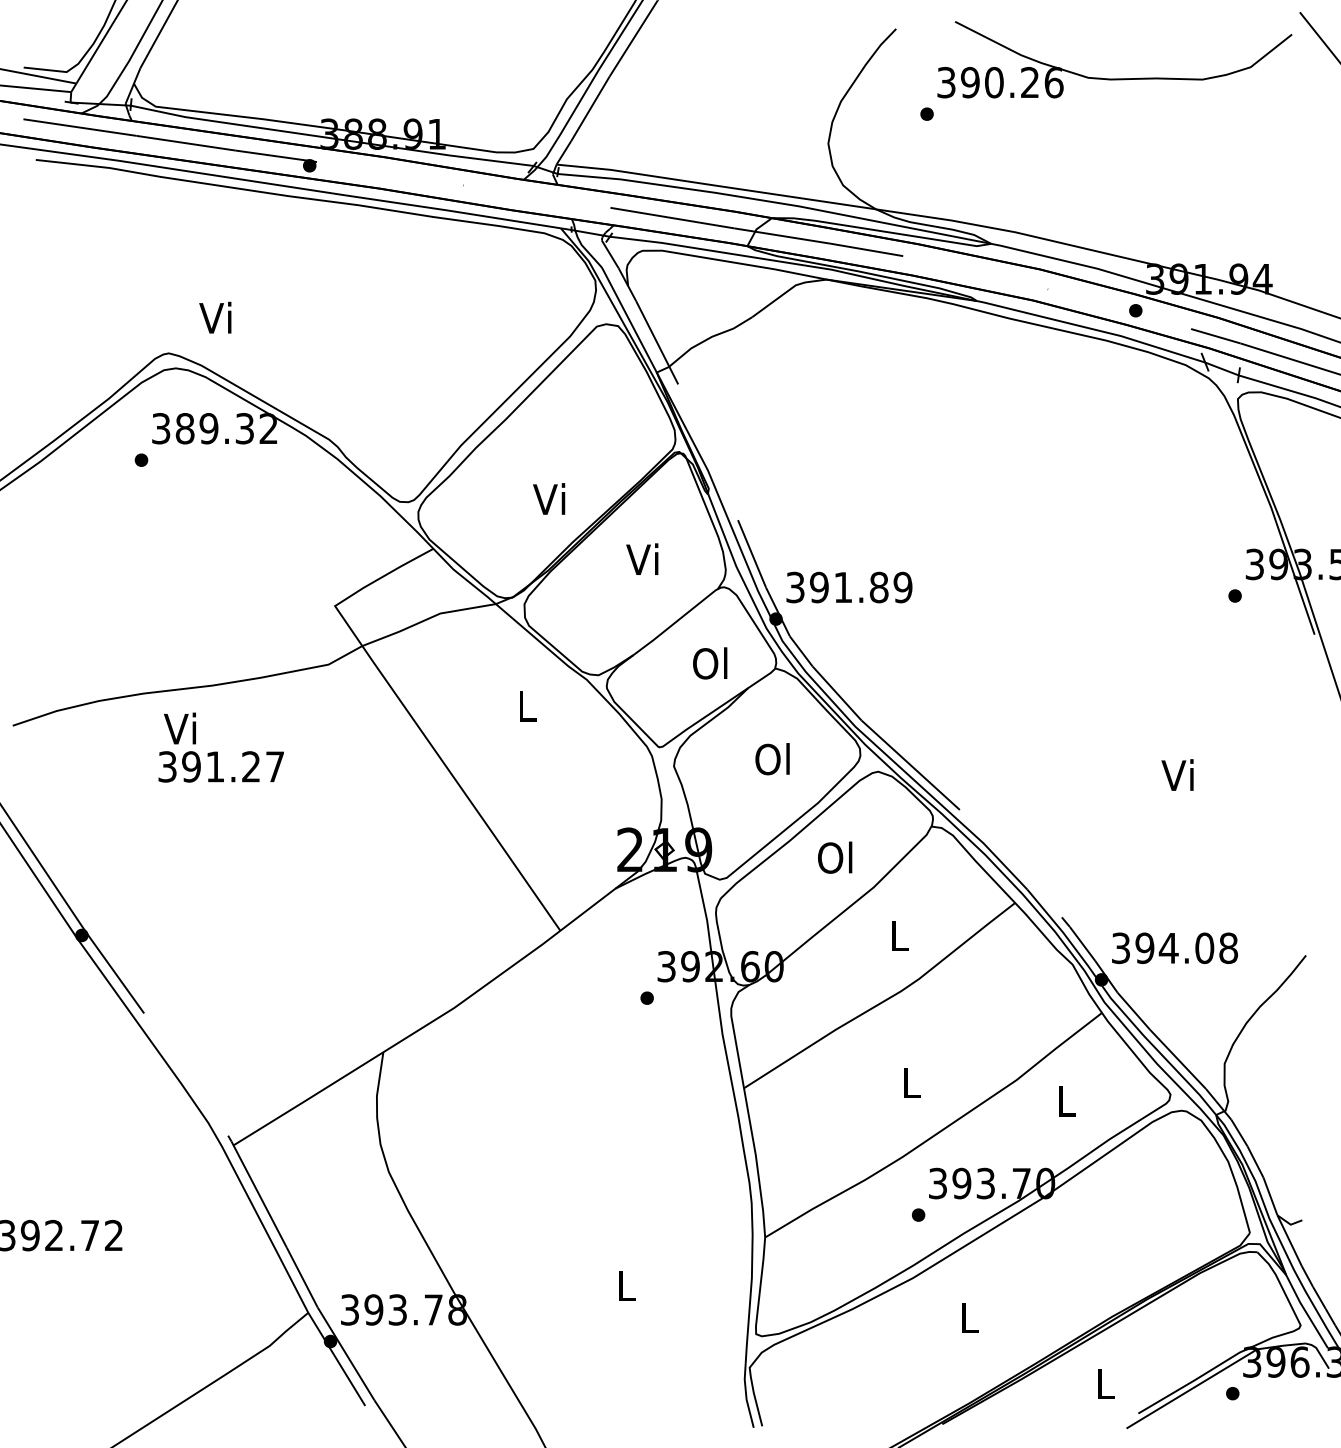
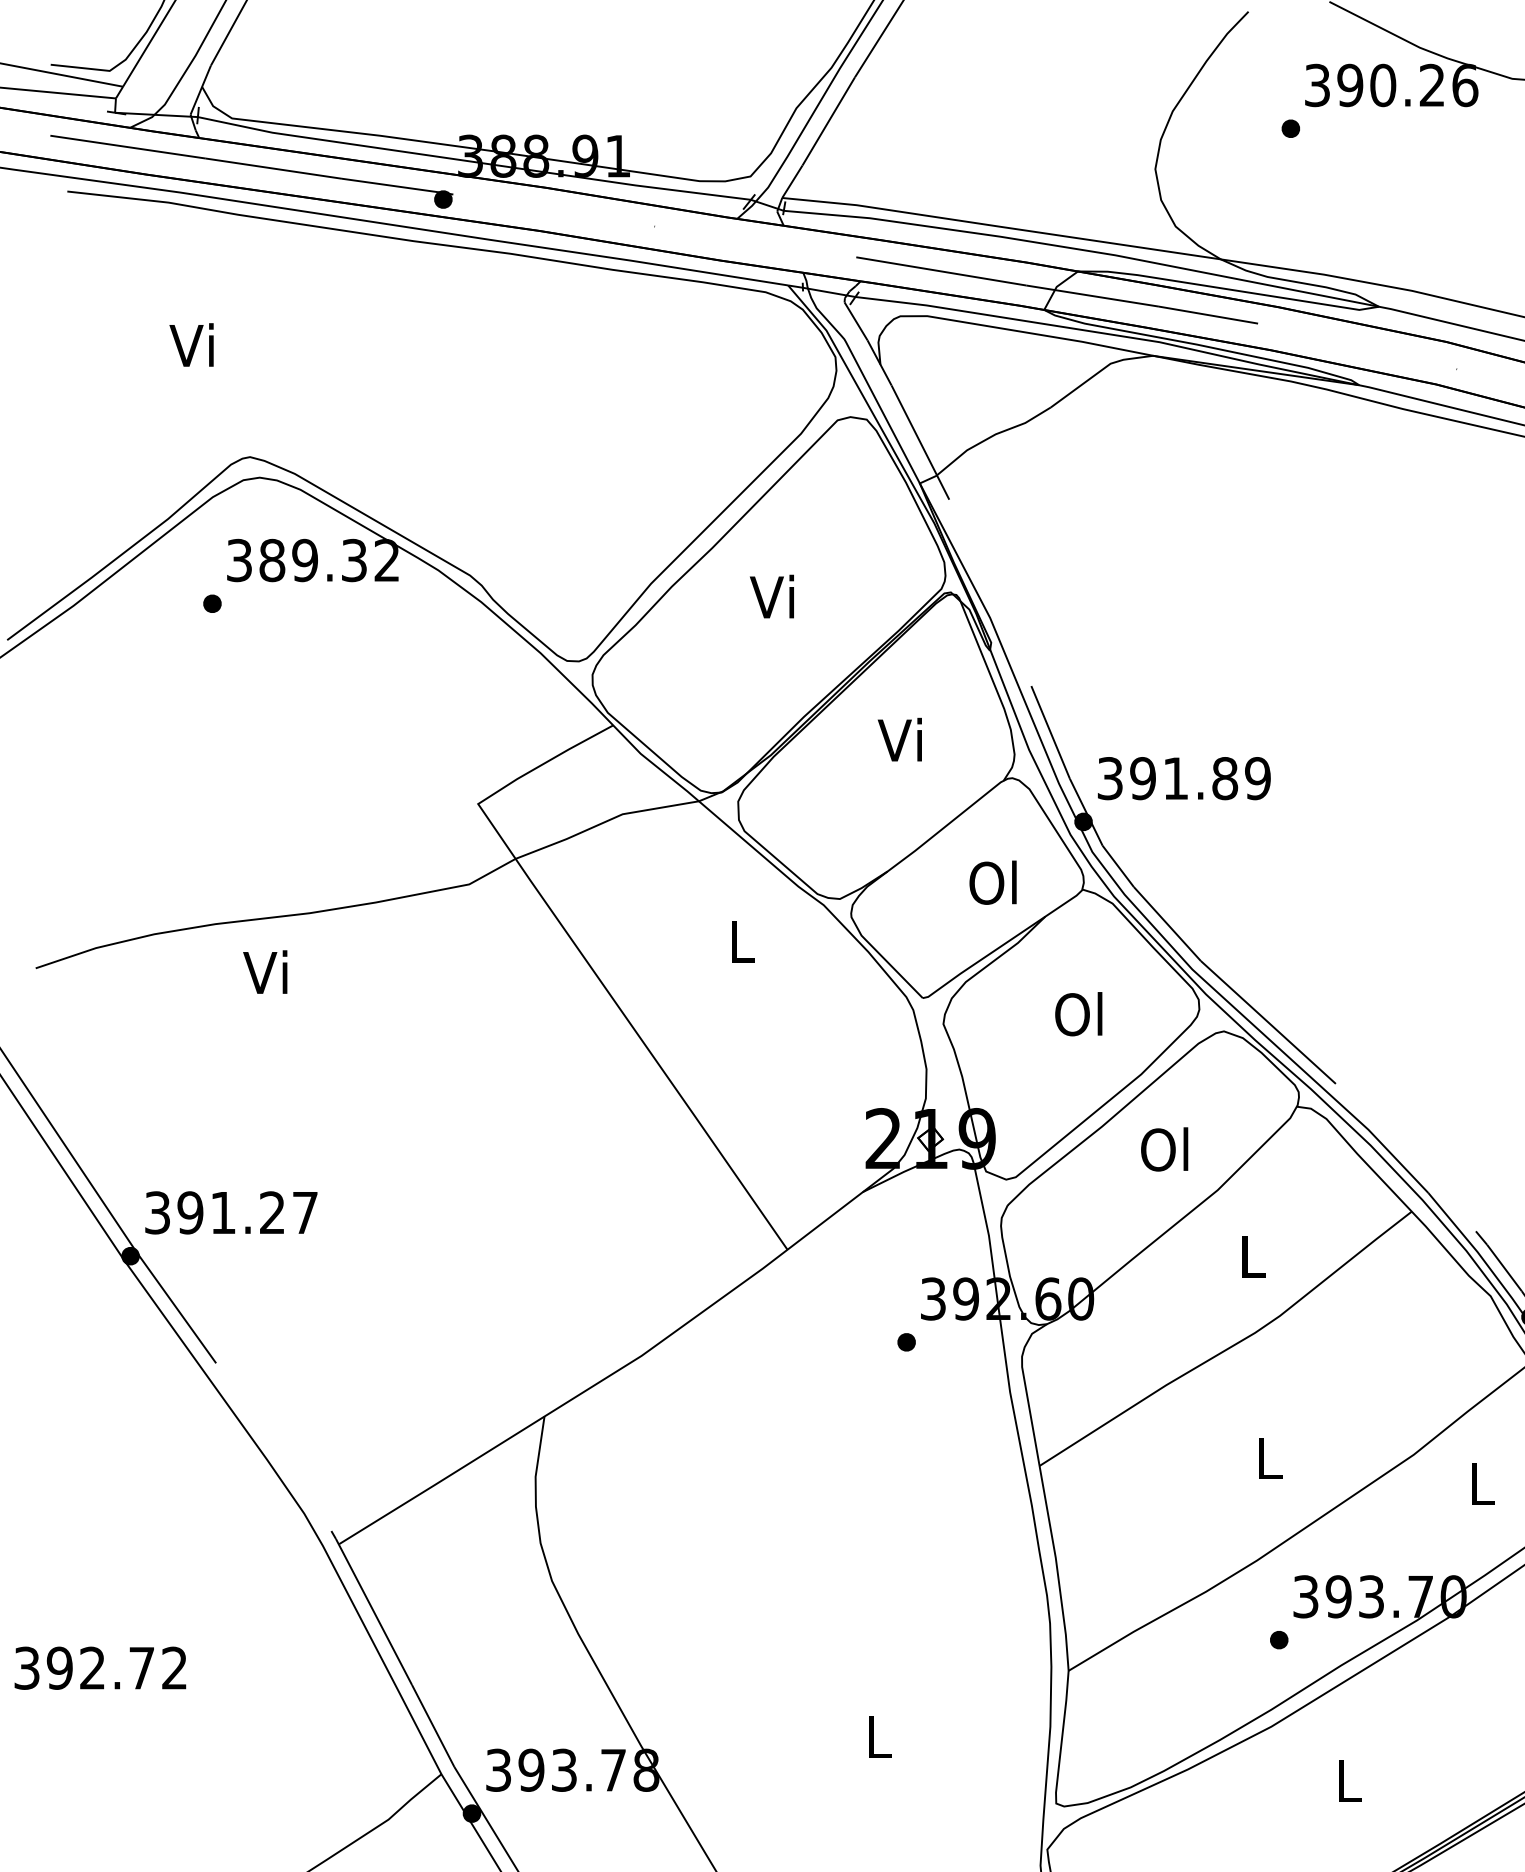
text: (215, 317) -> (191, 344), moved
text: (549, 498) -> (772, 595), moved
text: (220, 766) -> (230, 1212), moved

